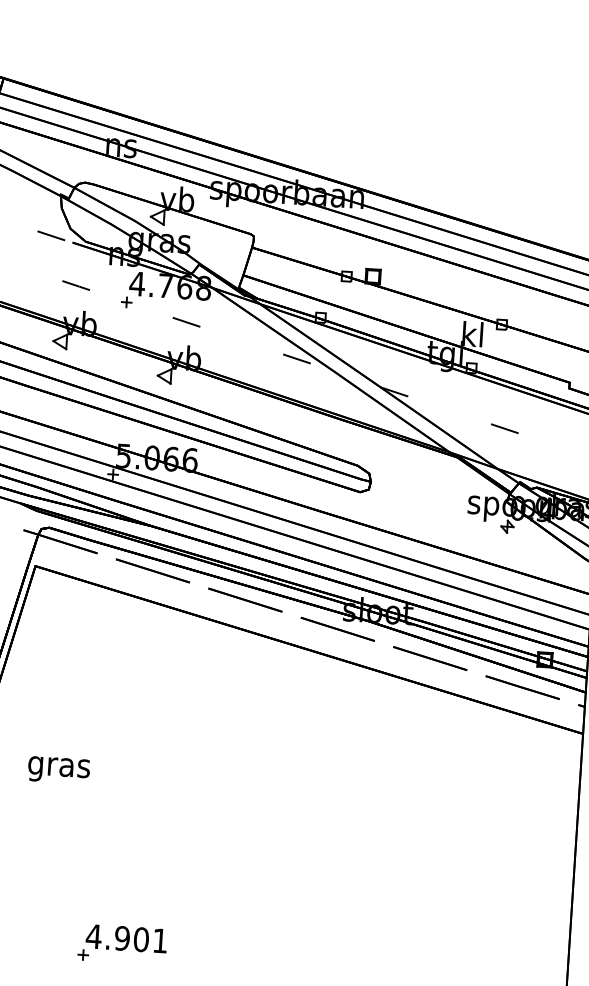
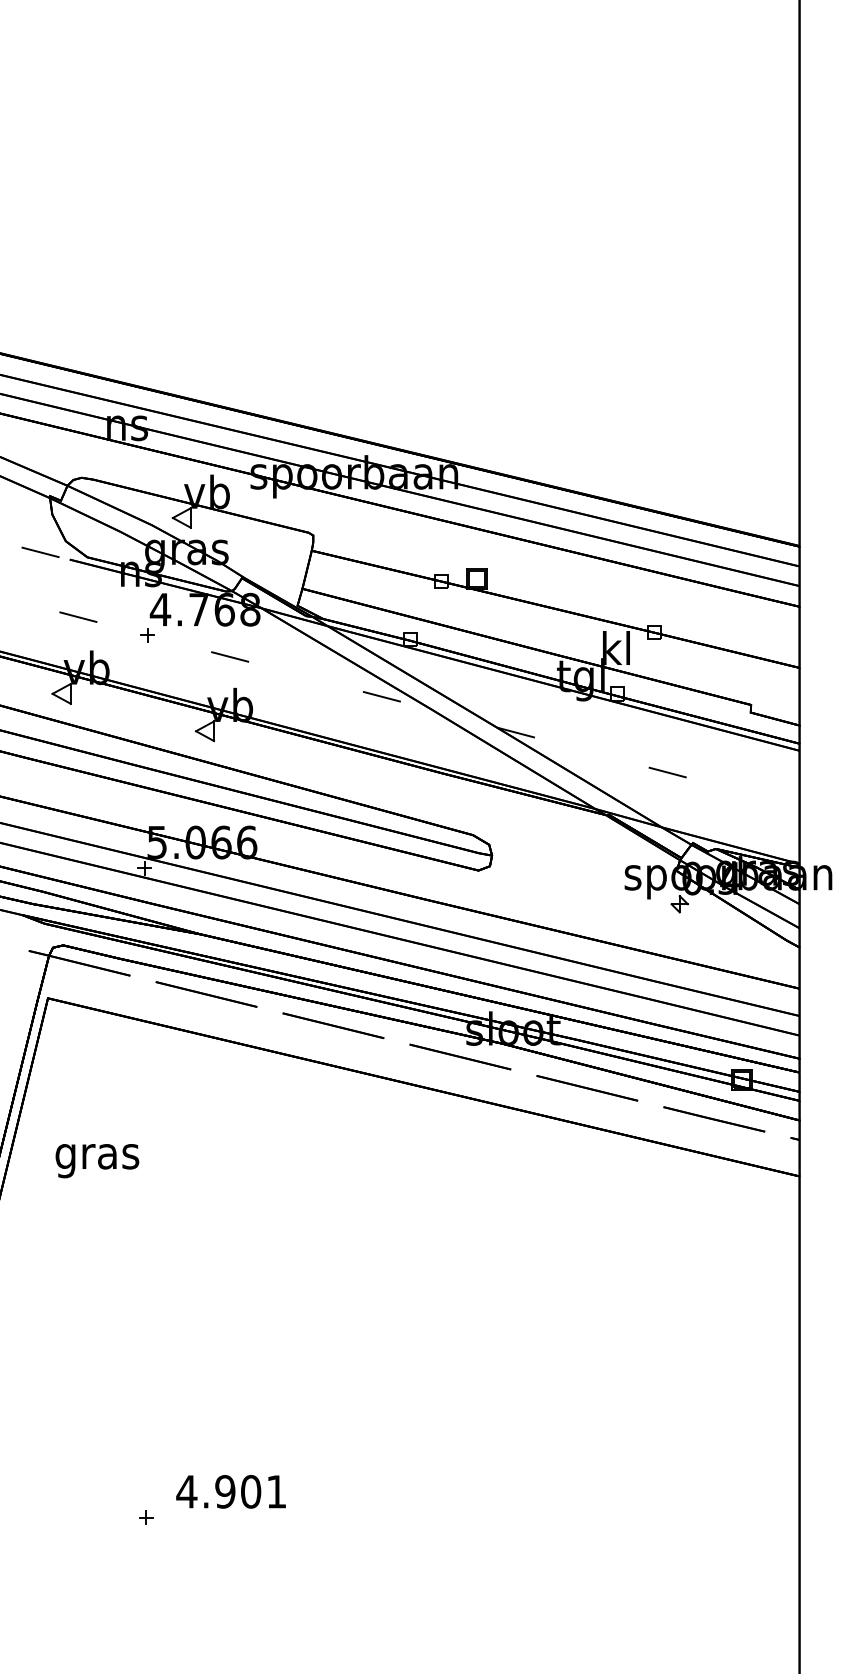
text: (59, 770) -> (97, 1161), moved
text: (126, 938) -> (230, 1491), moved

